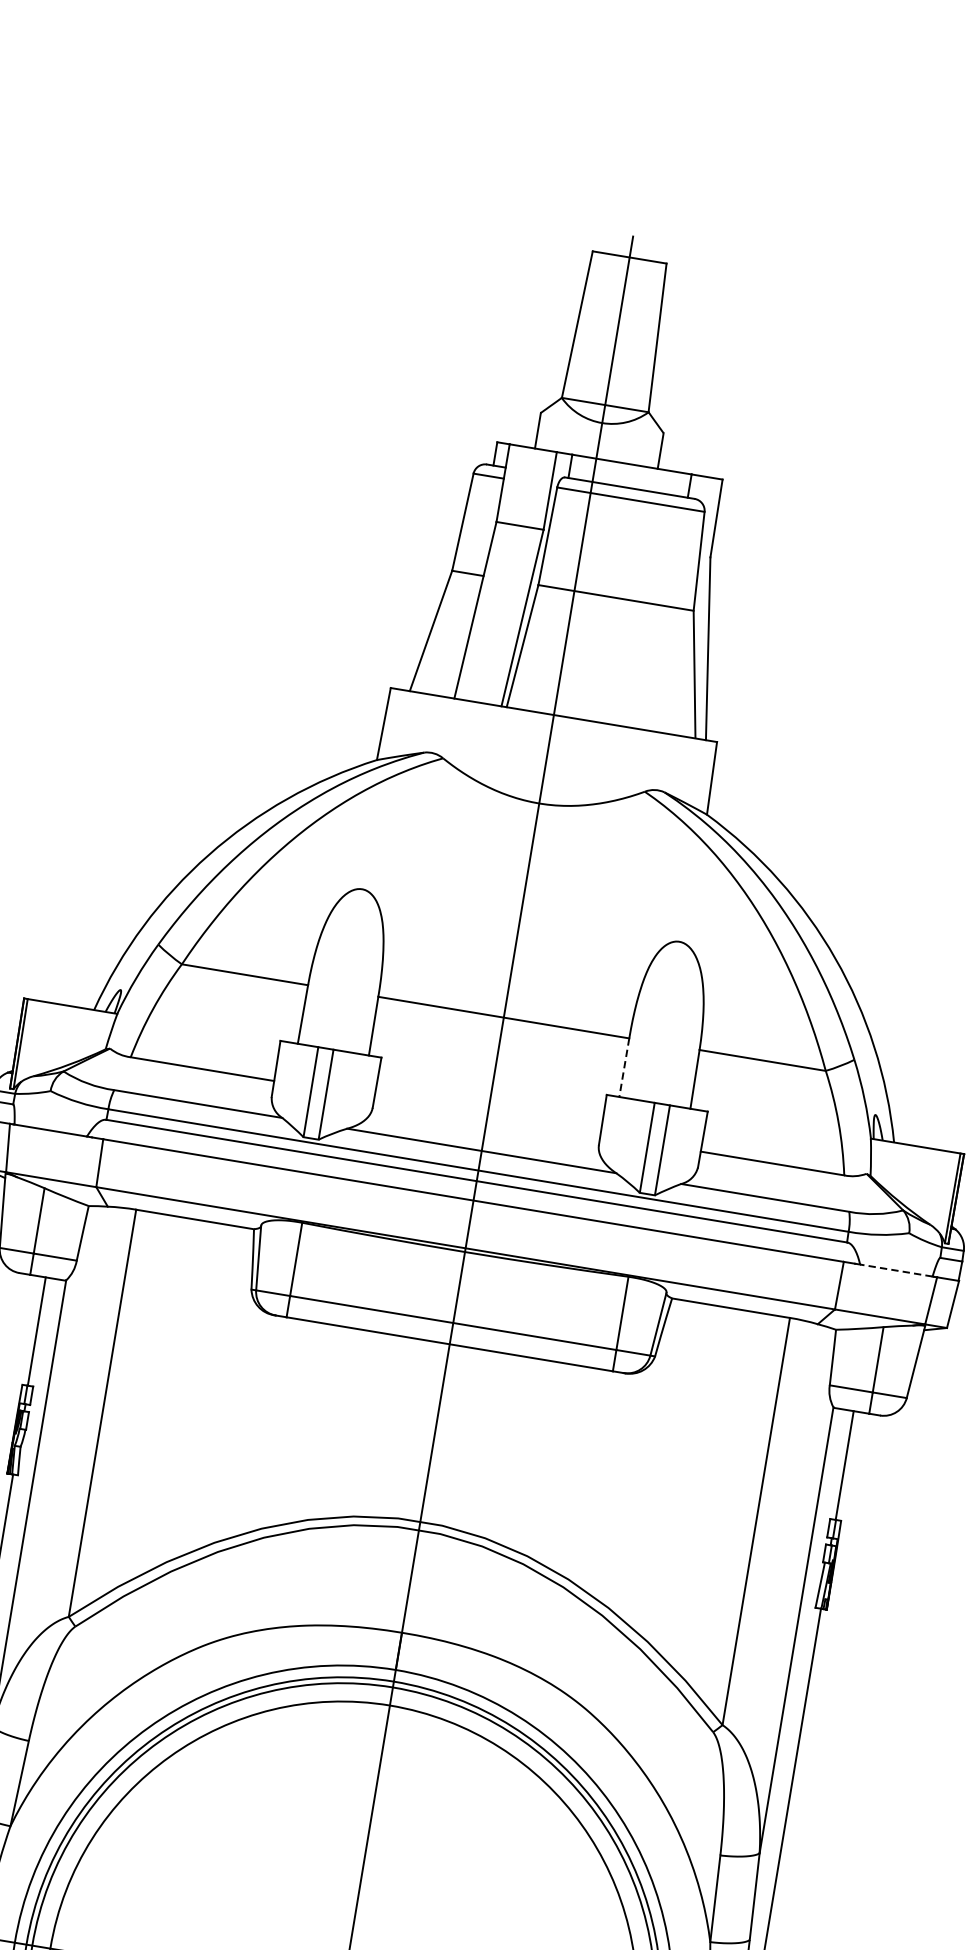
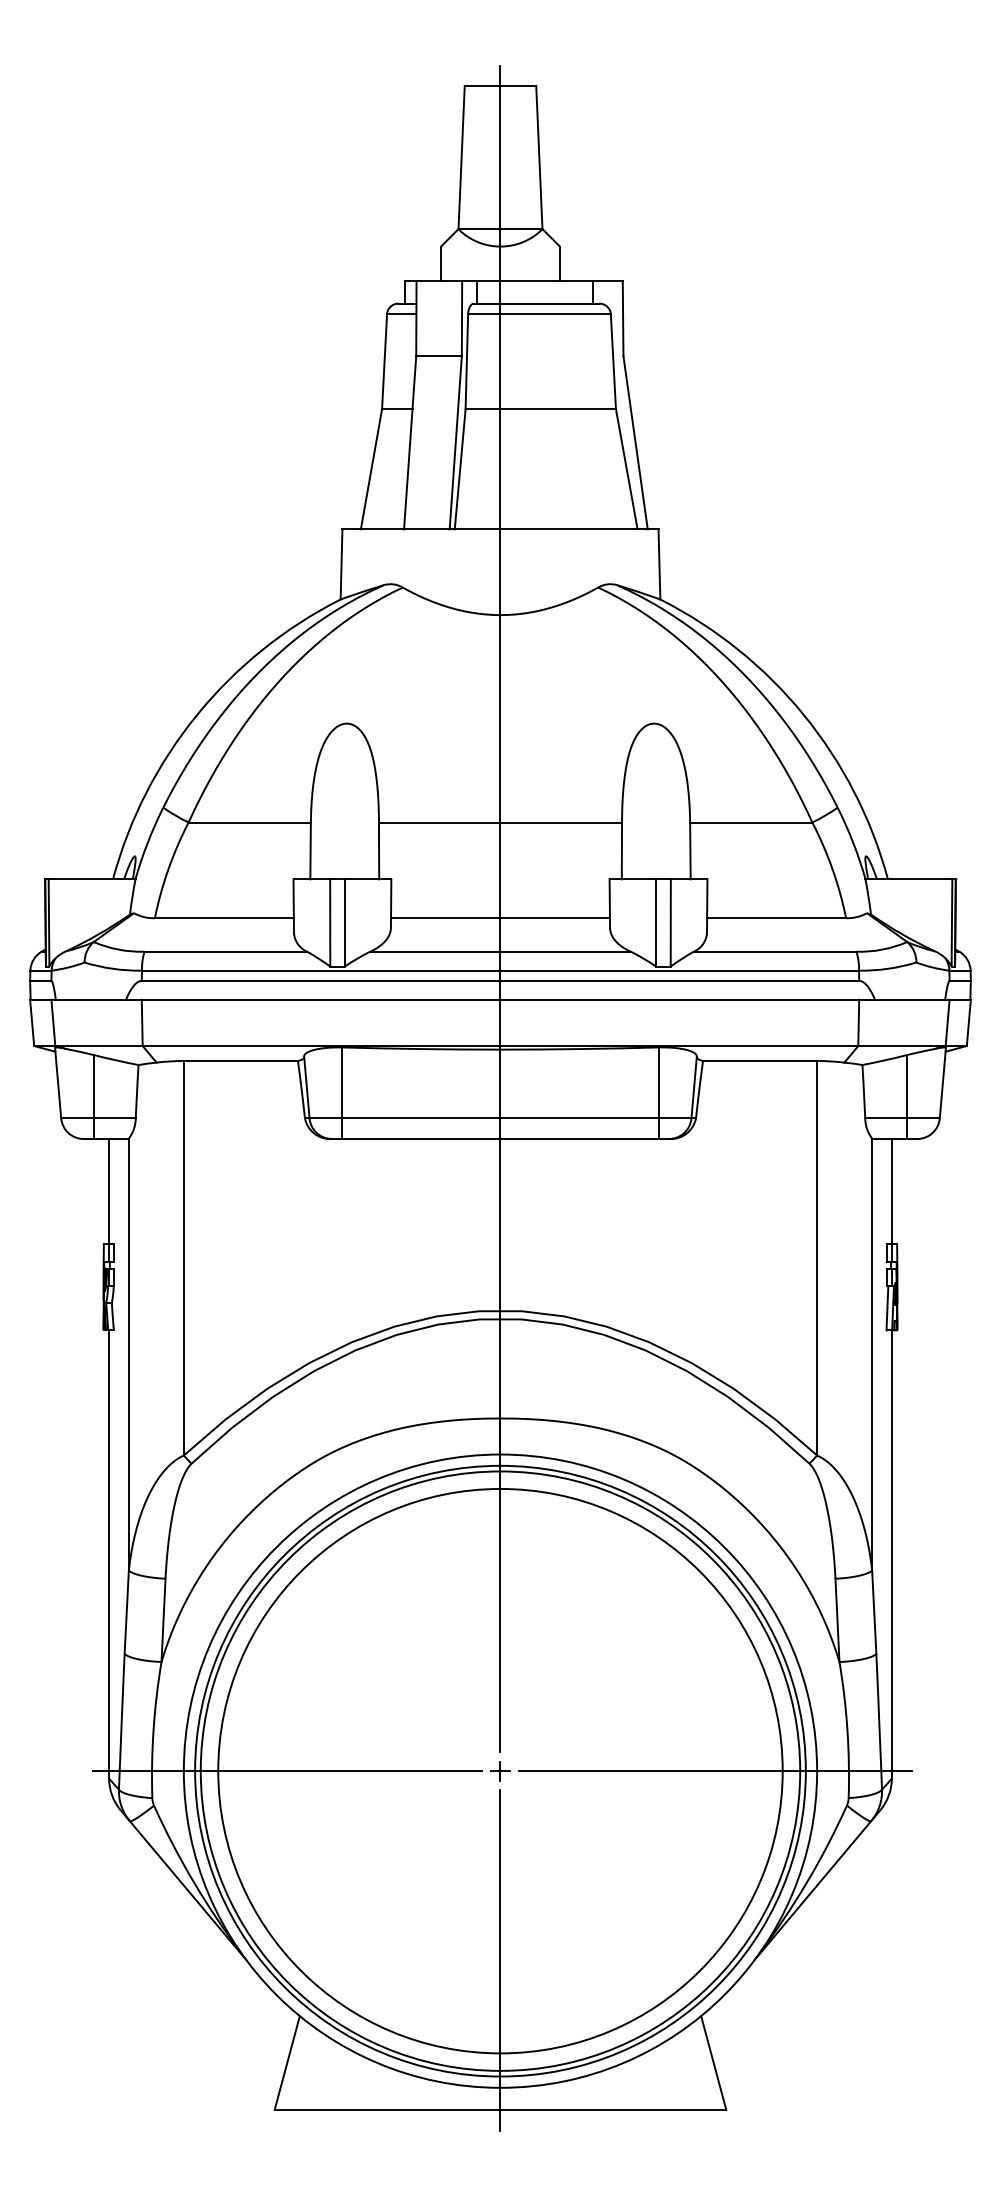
line: (623, 1068) -> (621, 851), dashed -> solid
line: (487, 1116) -> (500, 918), added
line: (895, 1270) -> (909, 999), dashed -> solid

